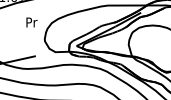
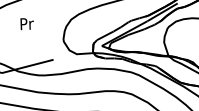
text: (31, 22) -> (26, 24), moved

